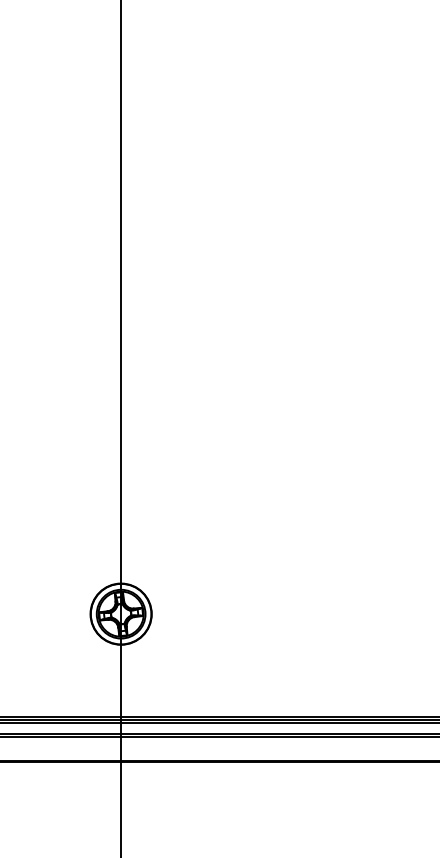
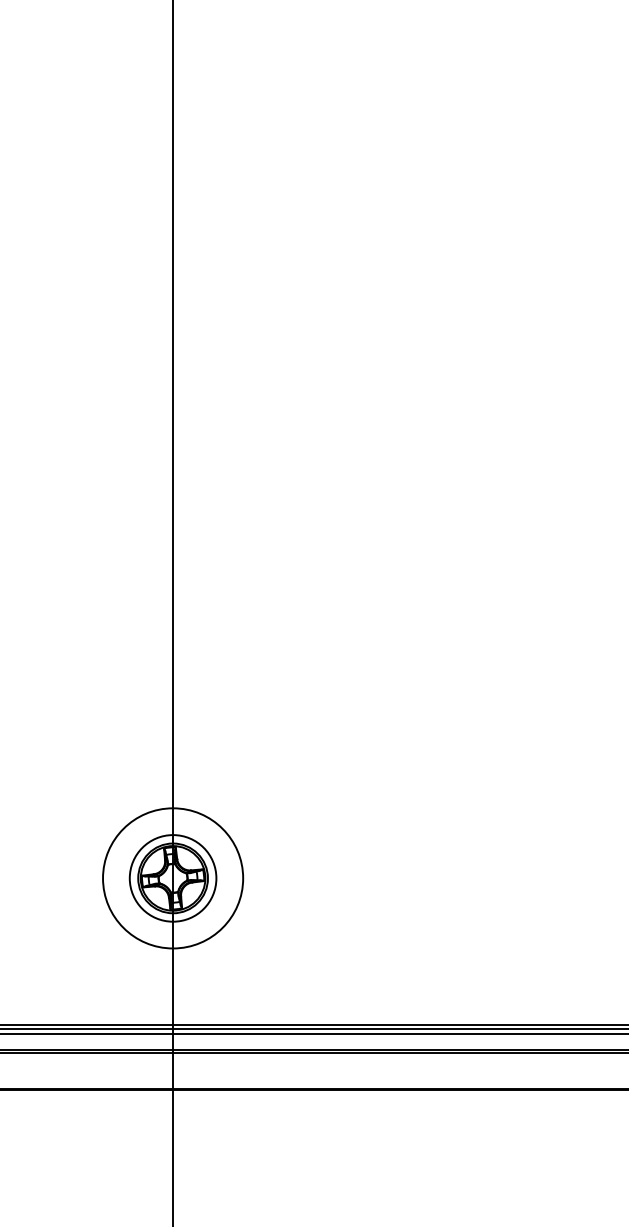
circle: (120, 613) -> (172, 877), size x1.6

